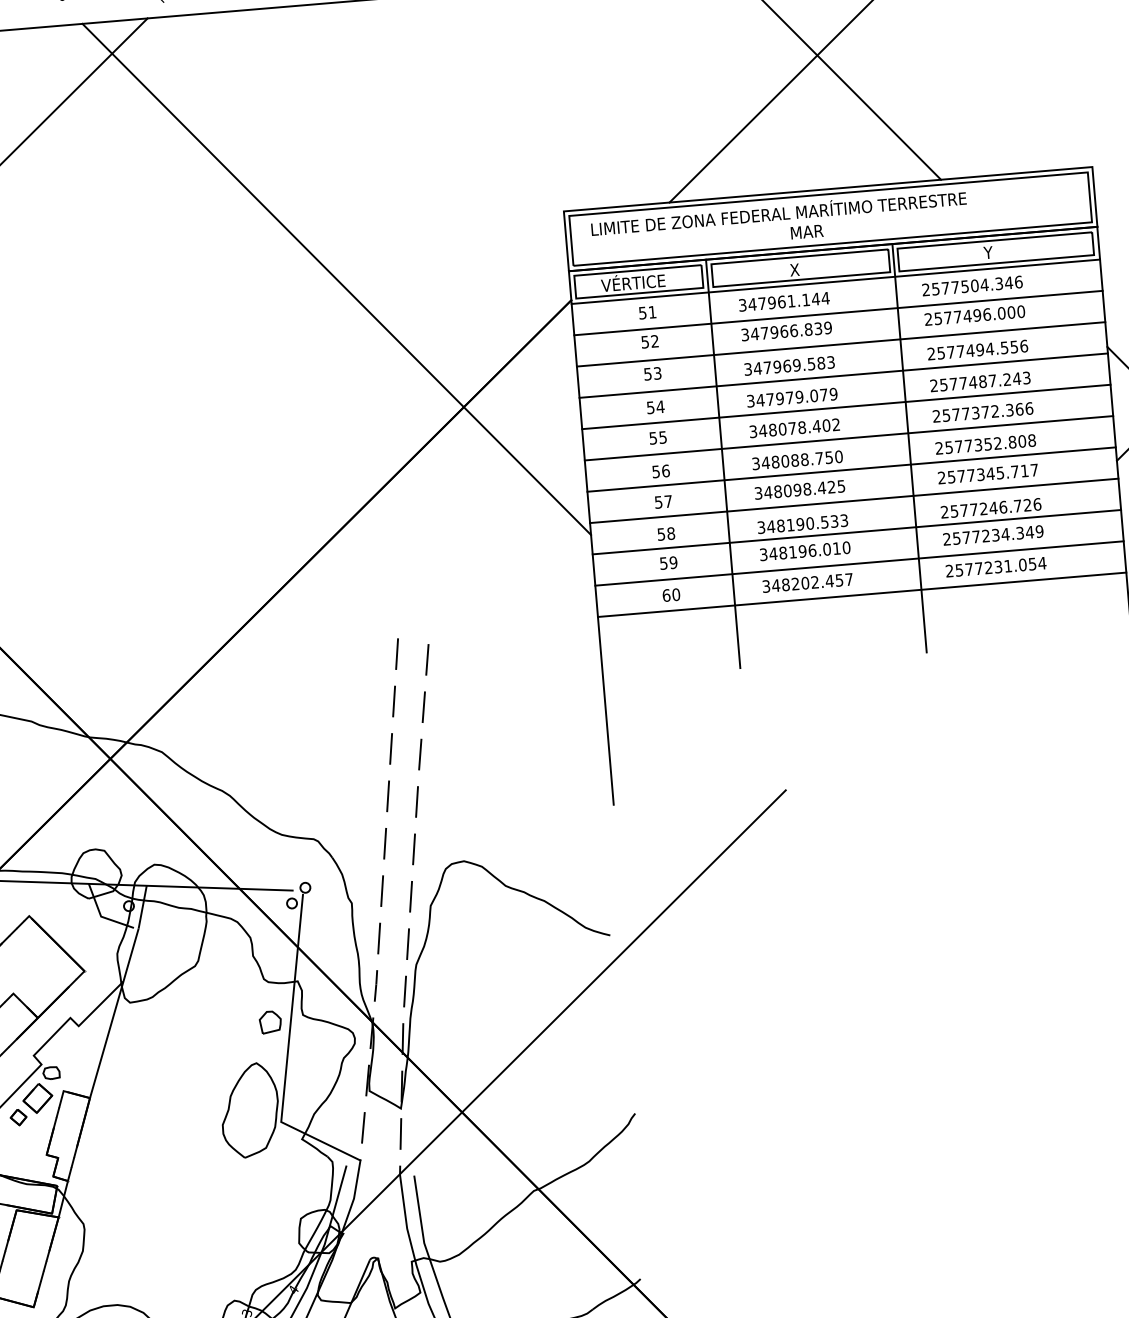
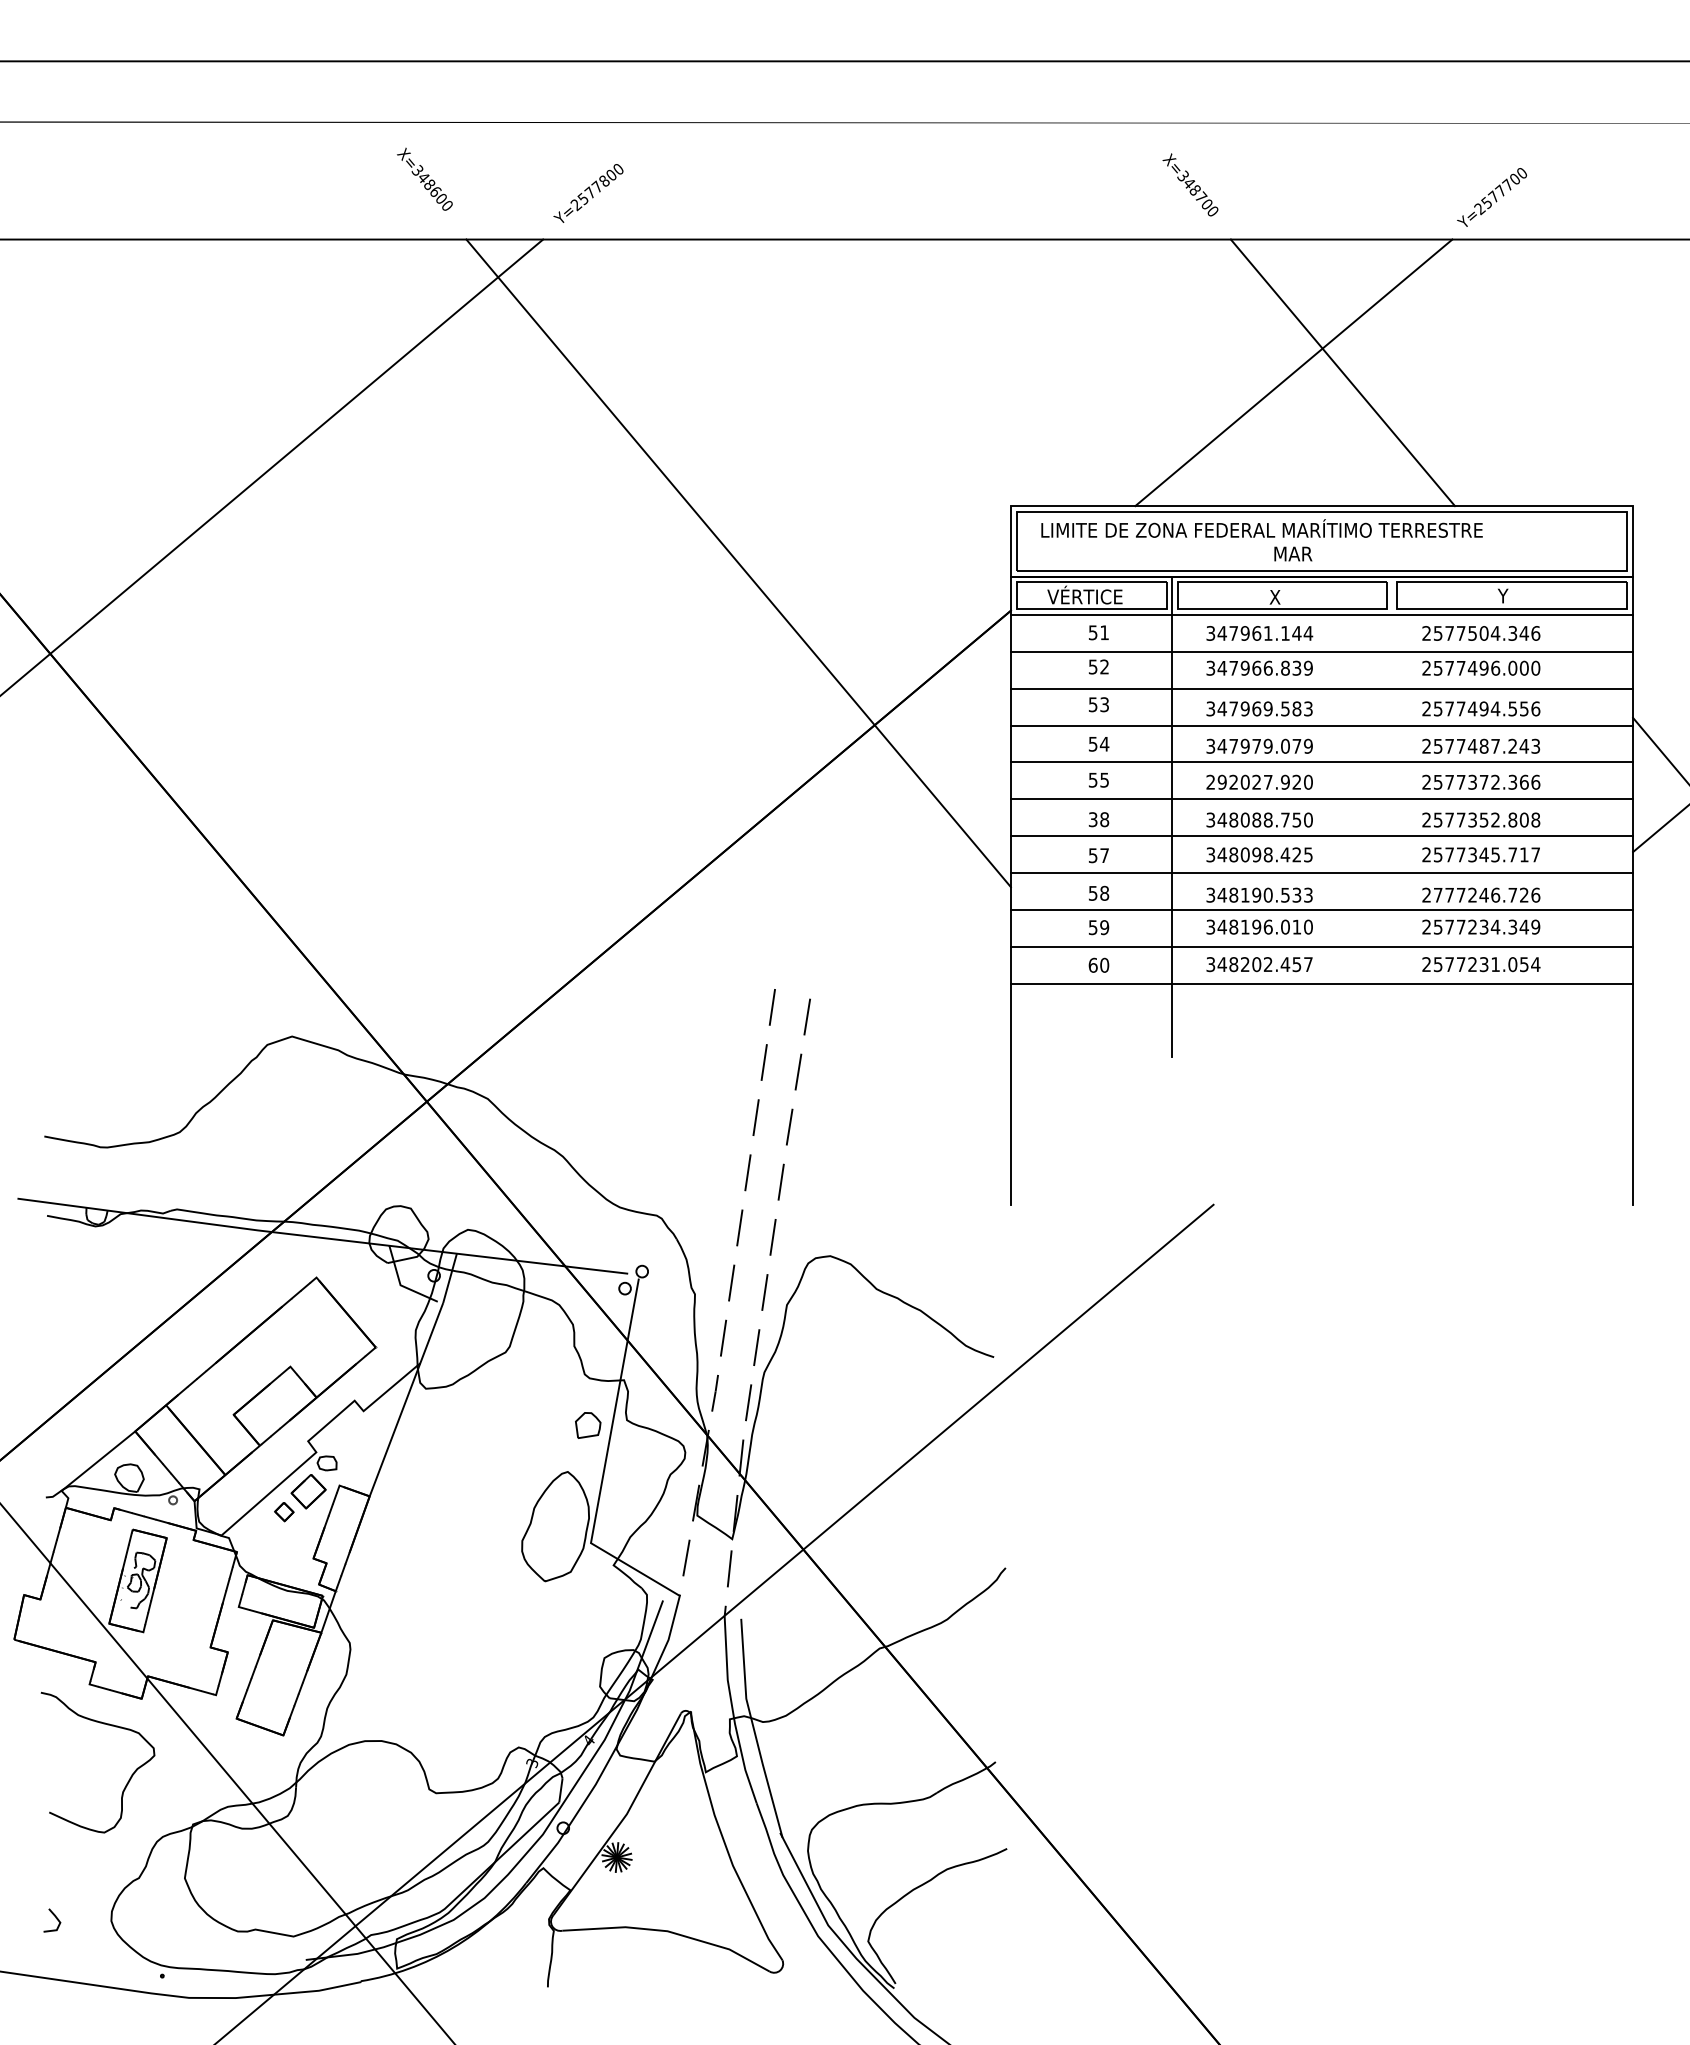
text: (794, 427) -> (1259, 781), 348078.402 -> 292027.920
line: (909, 447) -> (1391, 816), removed
text: (661, 471) -> (1099, 819), 56 -> 38
text: (954, 511) -> (1438, 895), 2577246.726 -> 2777246.726

